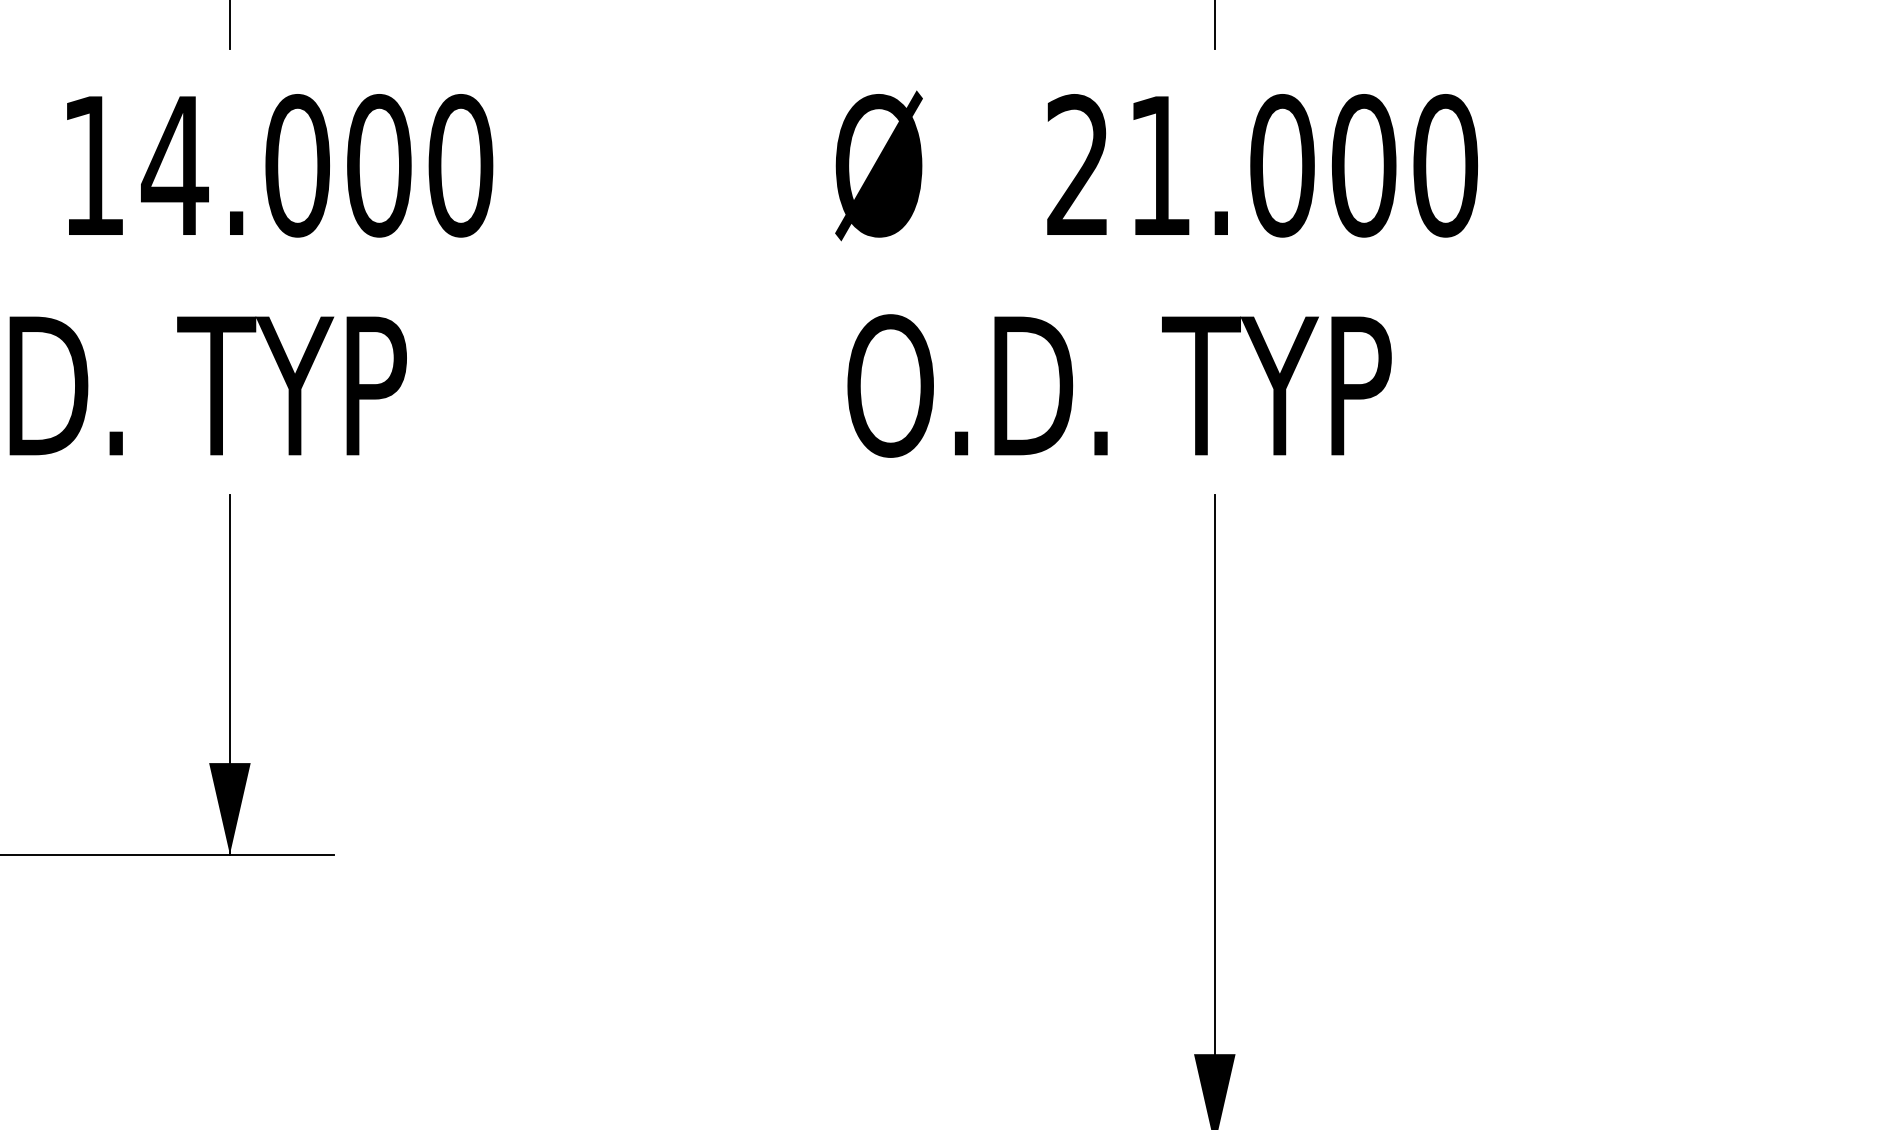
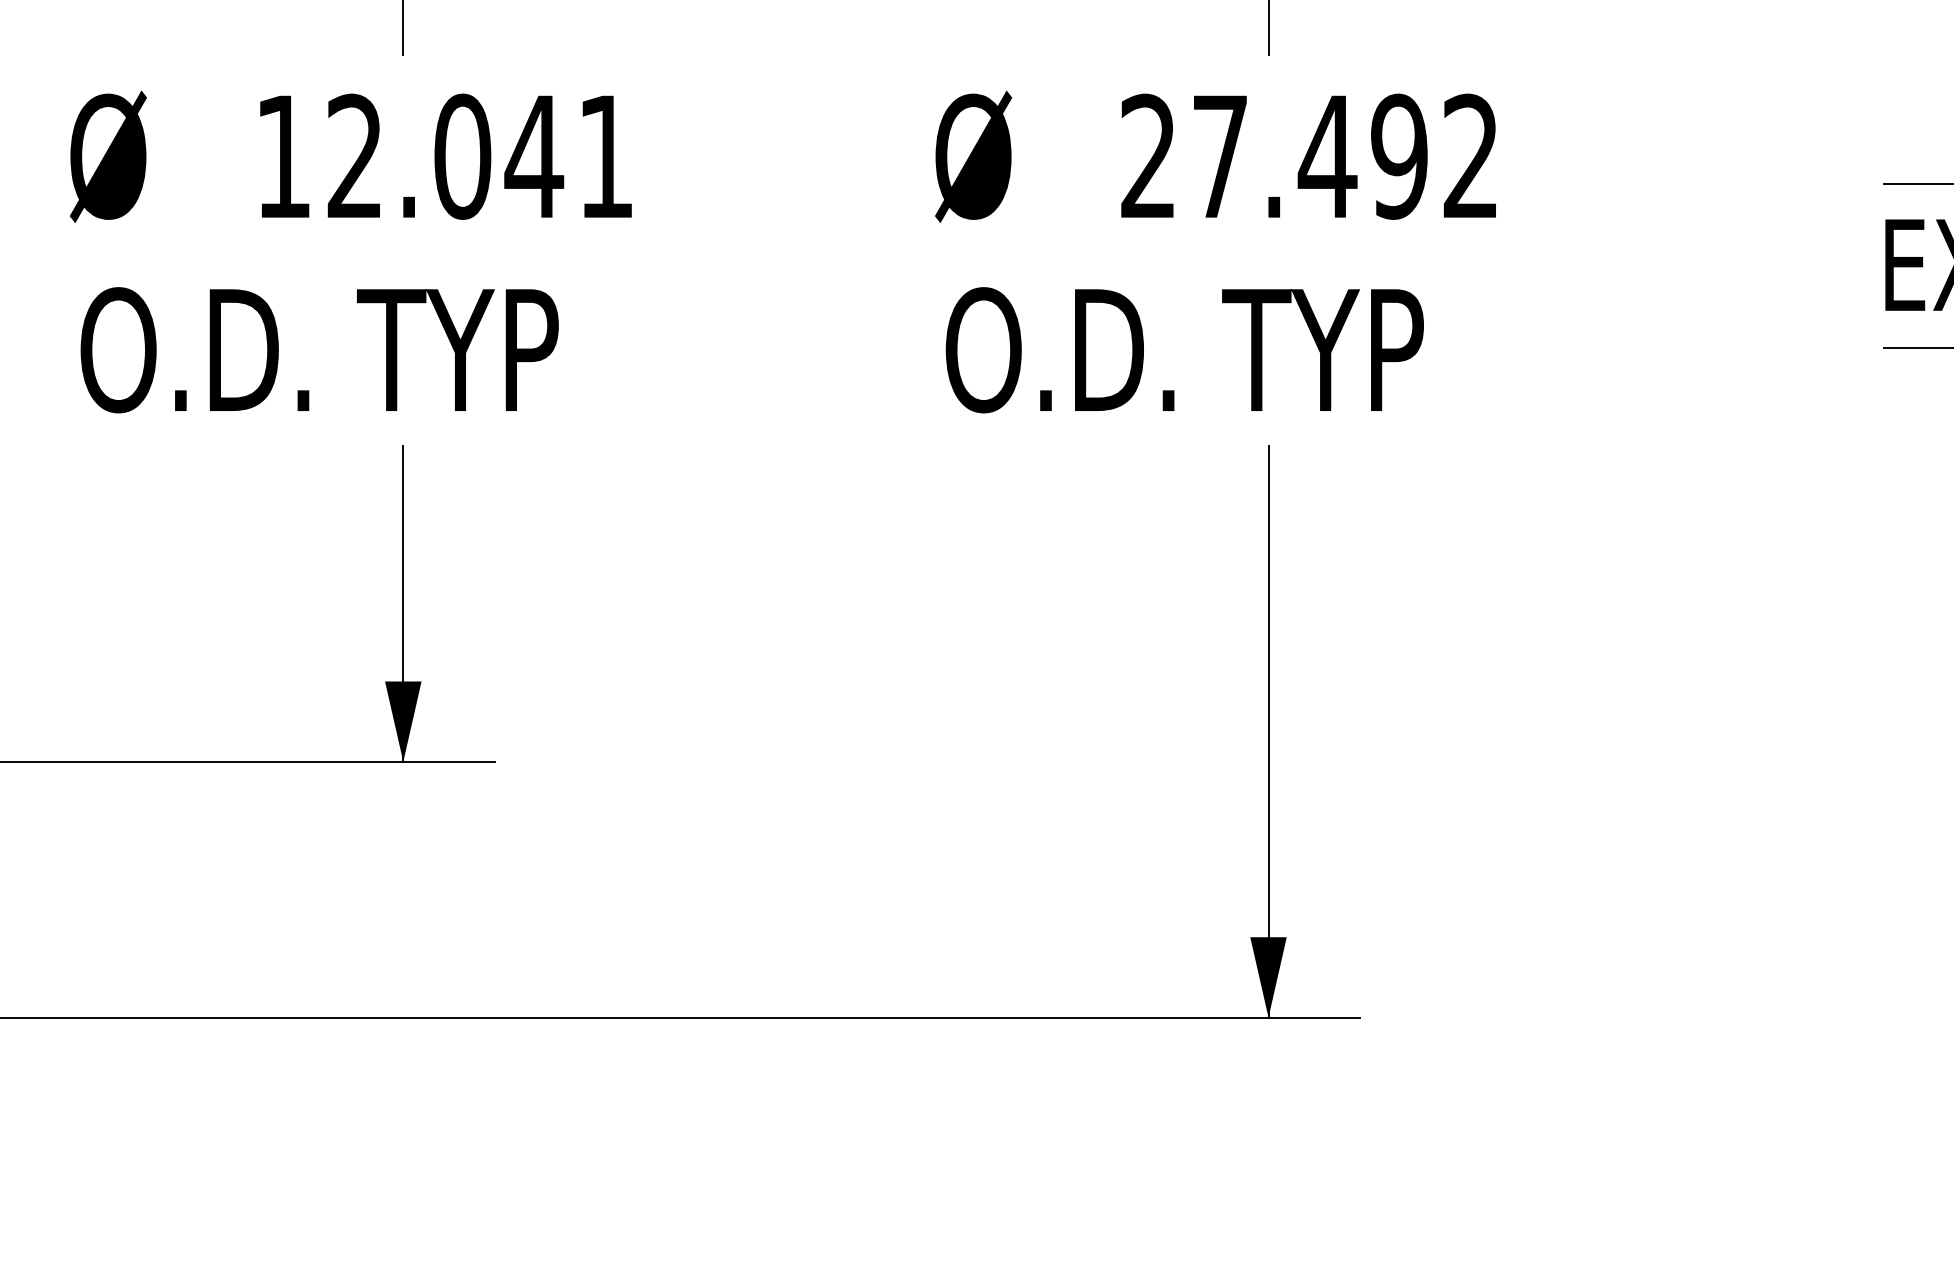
text: (316, 165) -> (479, 156), 14.000 -> 12.041
text: (1303, 165) -> (1346, 156), 21.000 -> 27.492

